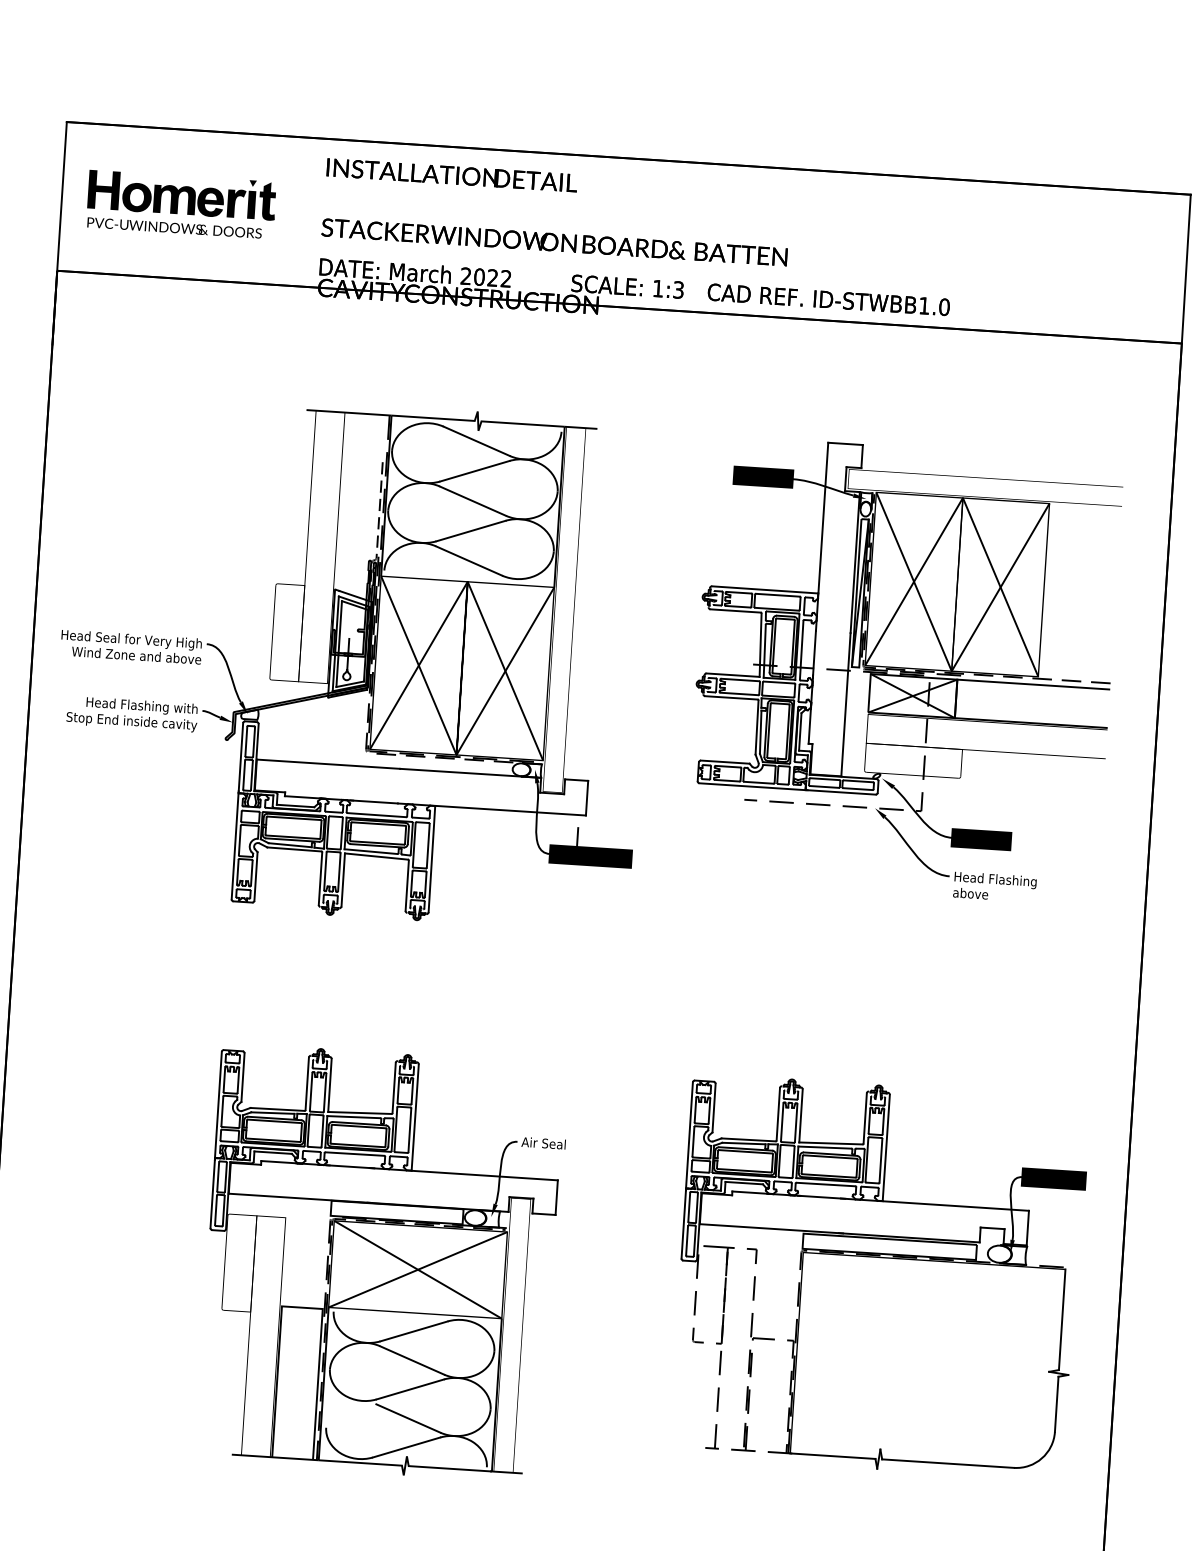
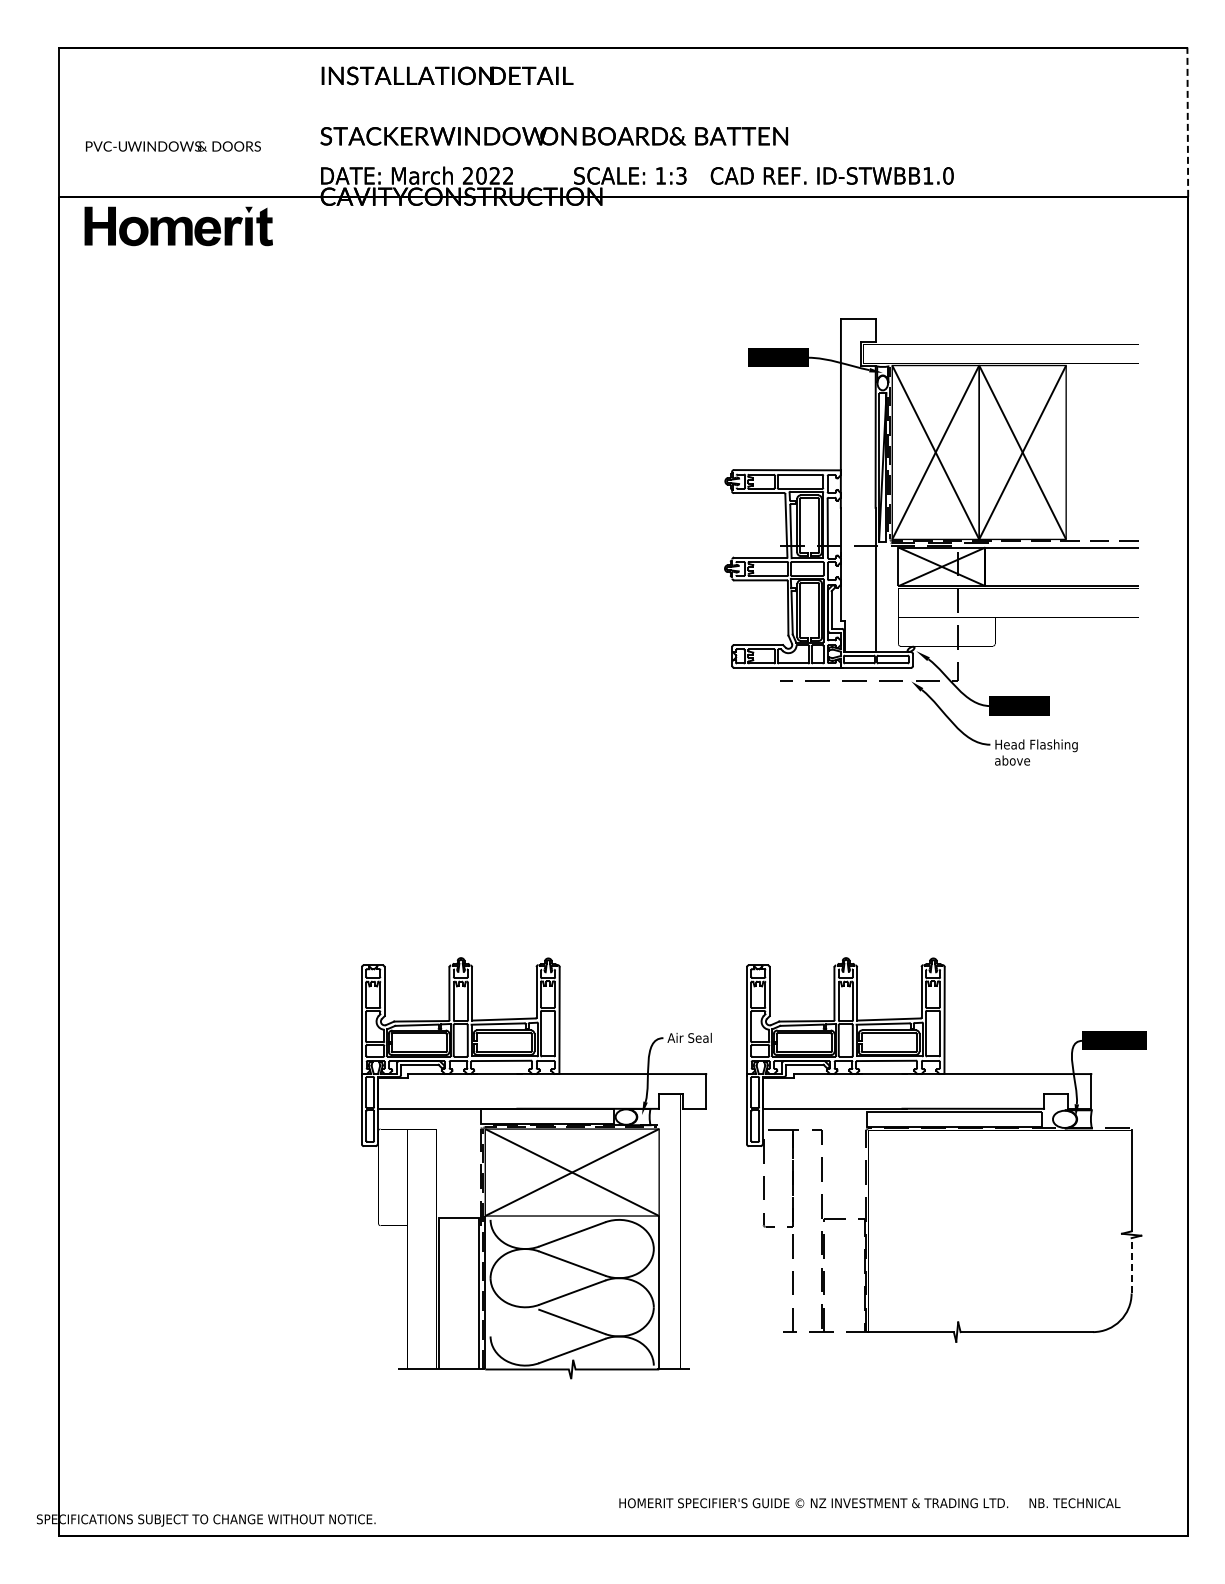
part: (181, 195) -> (178, 226), moved
line: (1186, 269) -> (1187, 122), solid -> dashed
part: (351, 660) -> (378, 567), removed
part: (382, 1263) -> (536, 1168), moved
line: (1056, 1404) -> (1131, 1265), solid -> dashed

